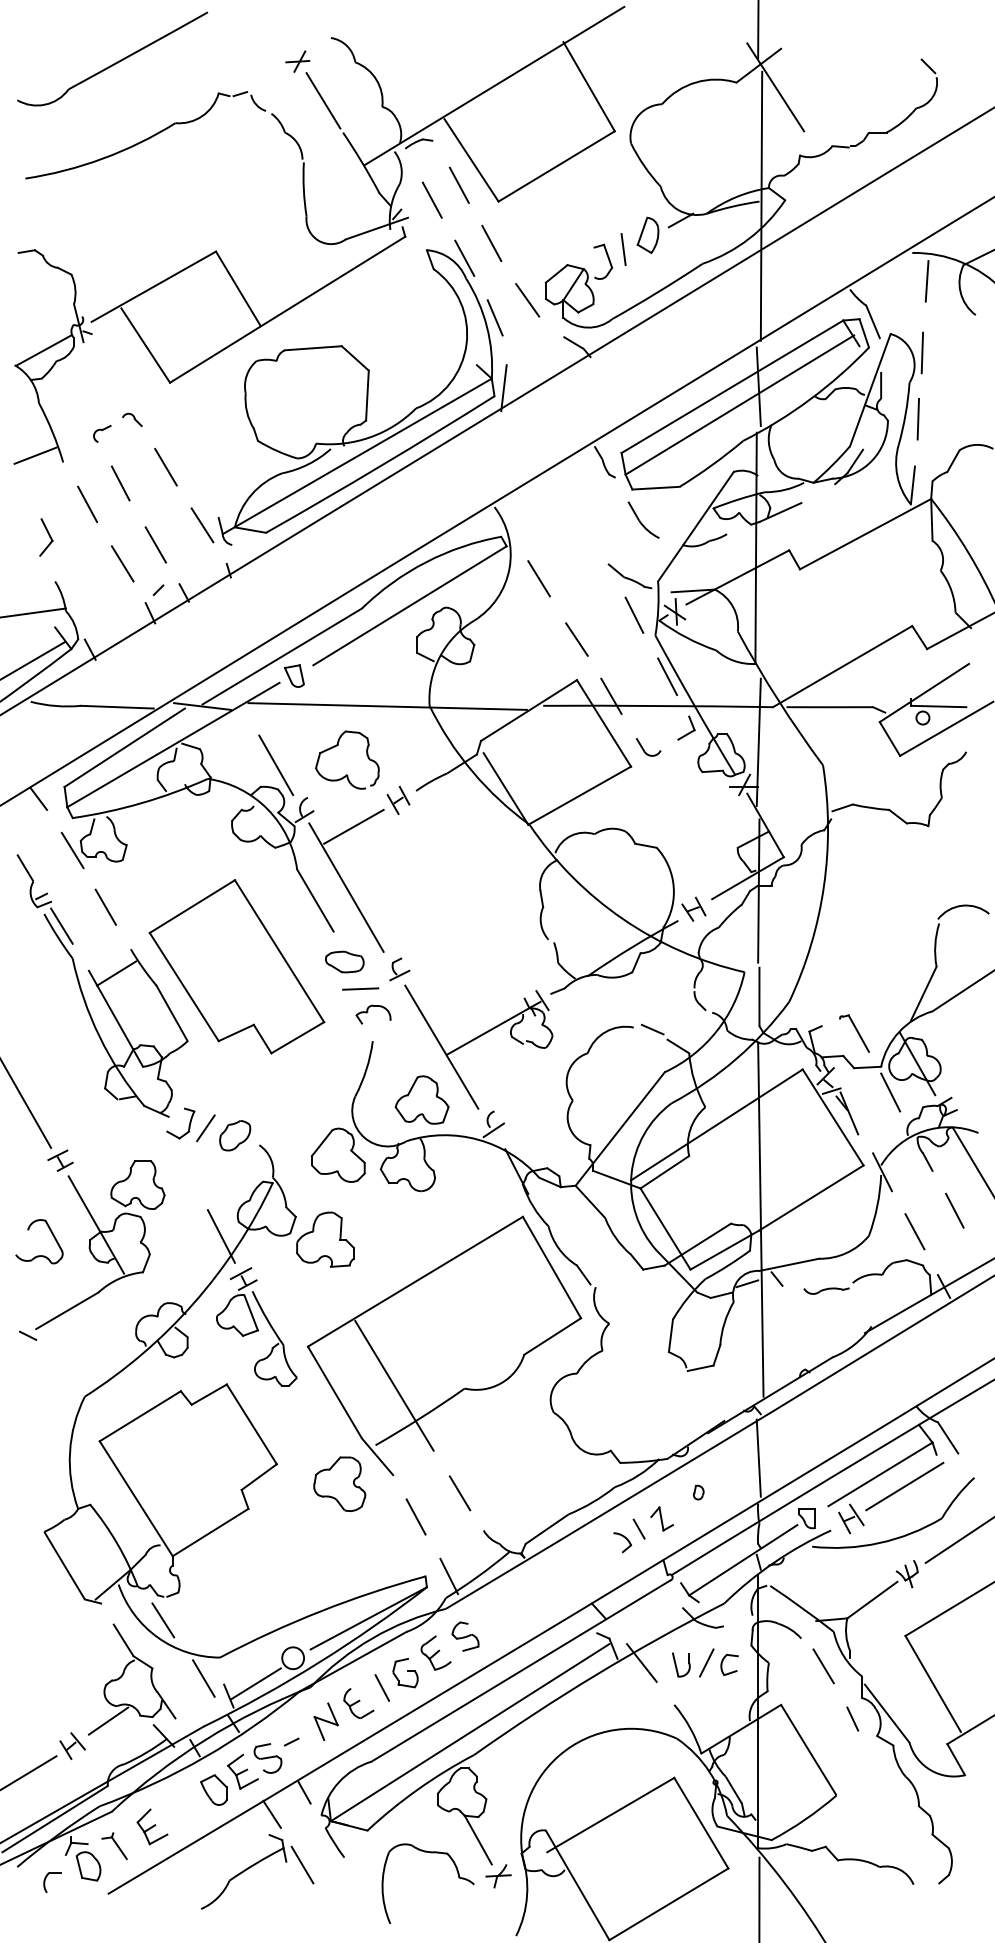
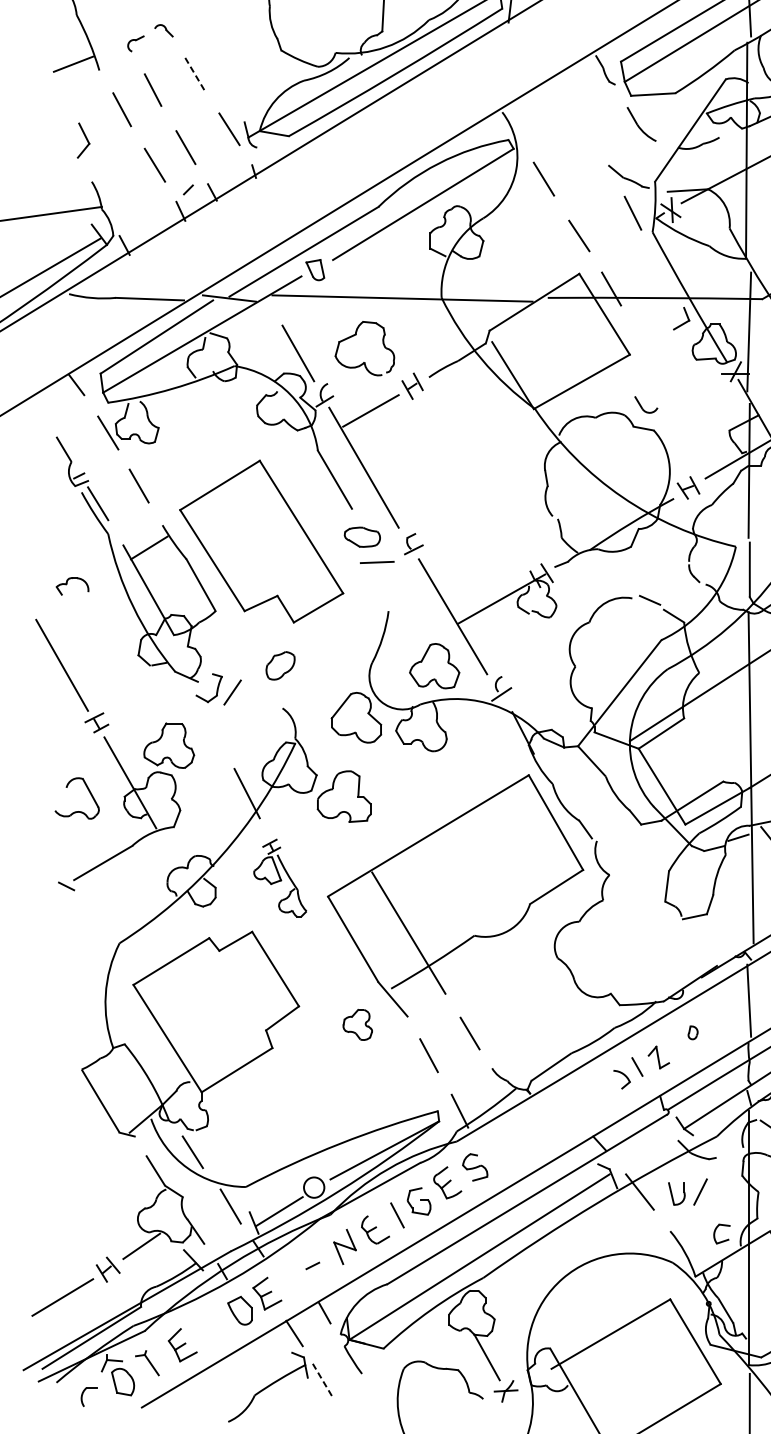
line: (166, 467) -> (195, 75), solid -> dashed
line: (667, 676) -> (663, 270), removed
part: (648, 747) -> (646, 405), moved
part: (373, 1014) -> (72, 586), moved
part: (235, 1135) -> (280, 665), moved
part: (256, 1326) -> (279, 877), size x0.7
part: (339, 1483) -> (357, 1024), size x0.6
part: (731, 1671) -> (723, 1240), moved
part: (267, 1758) -> (290, 1281), removed
line: (302, 1865) -> (322, 1381), solid -> dashed

